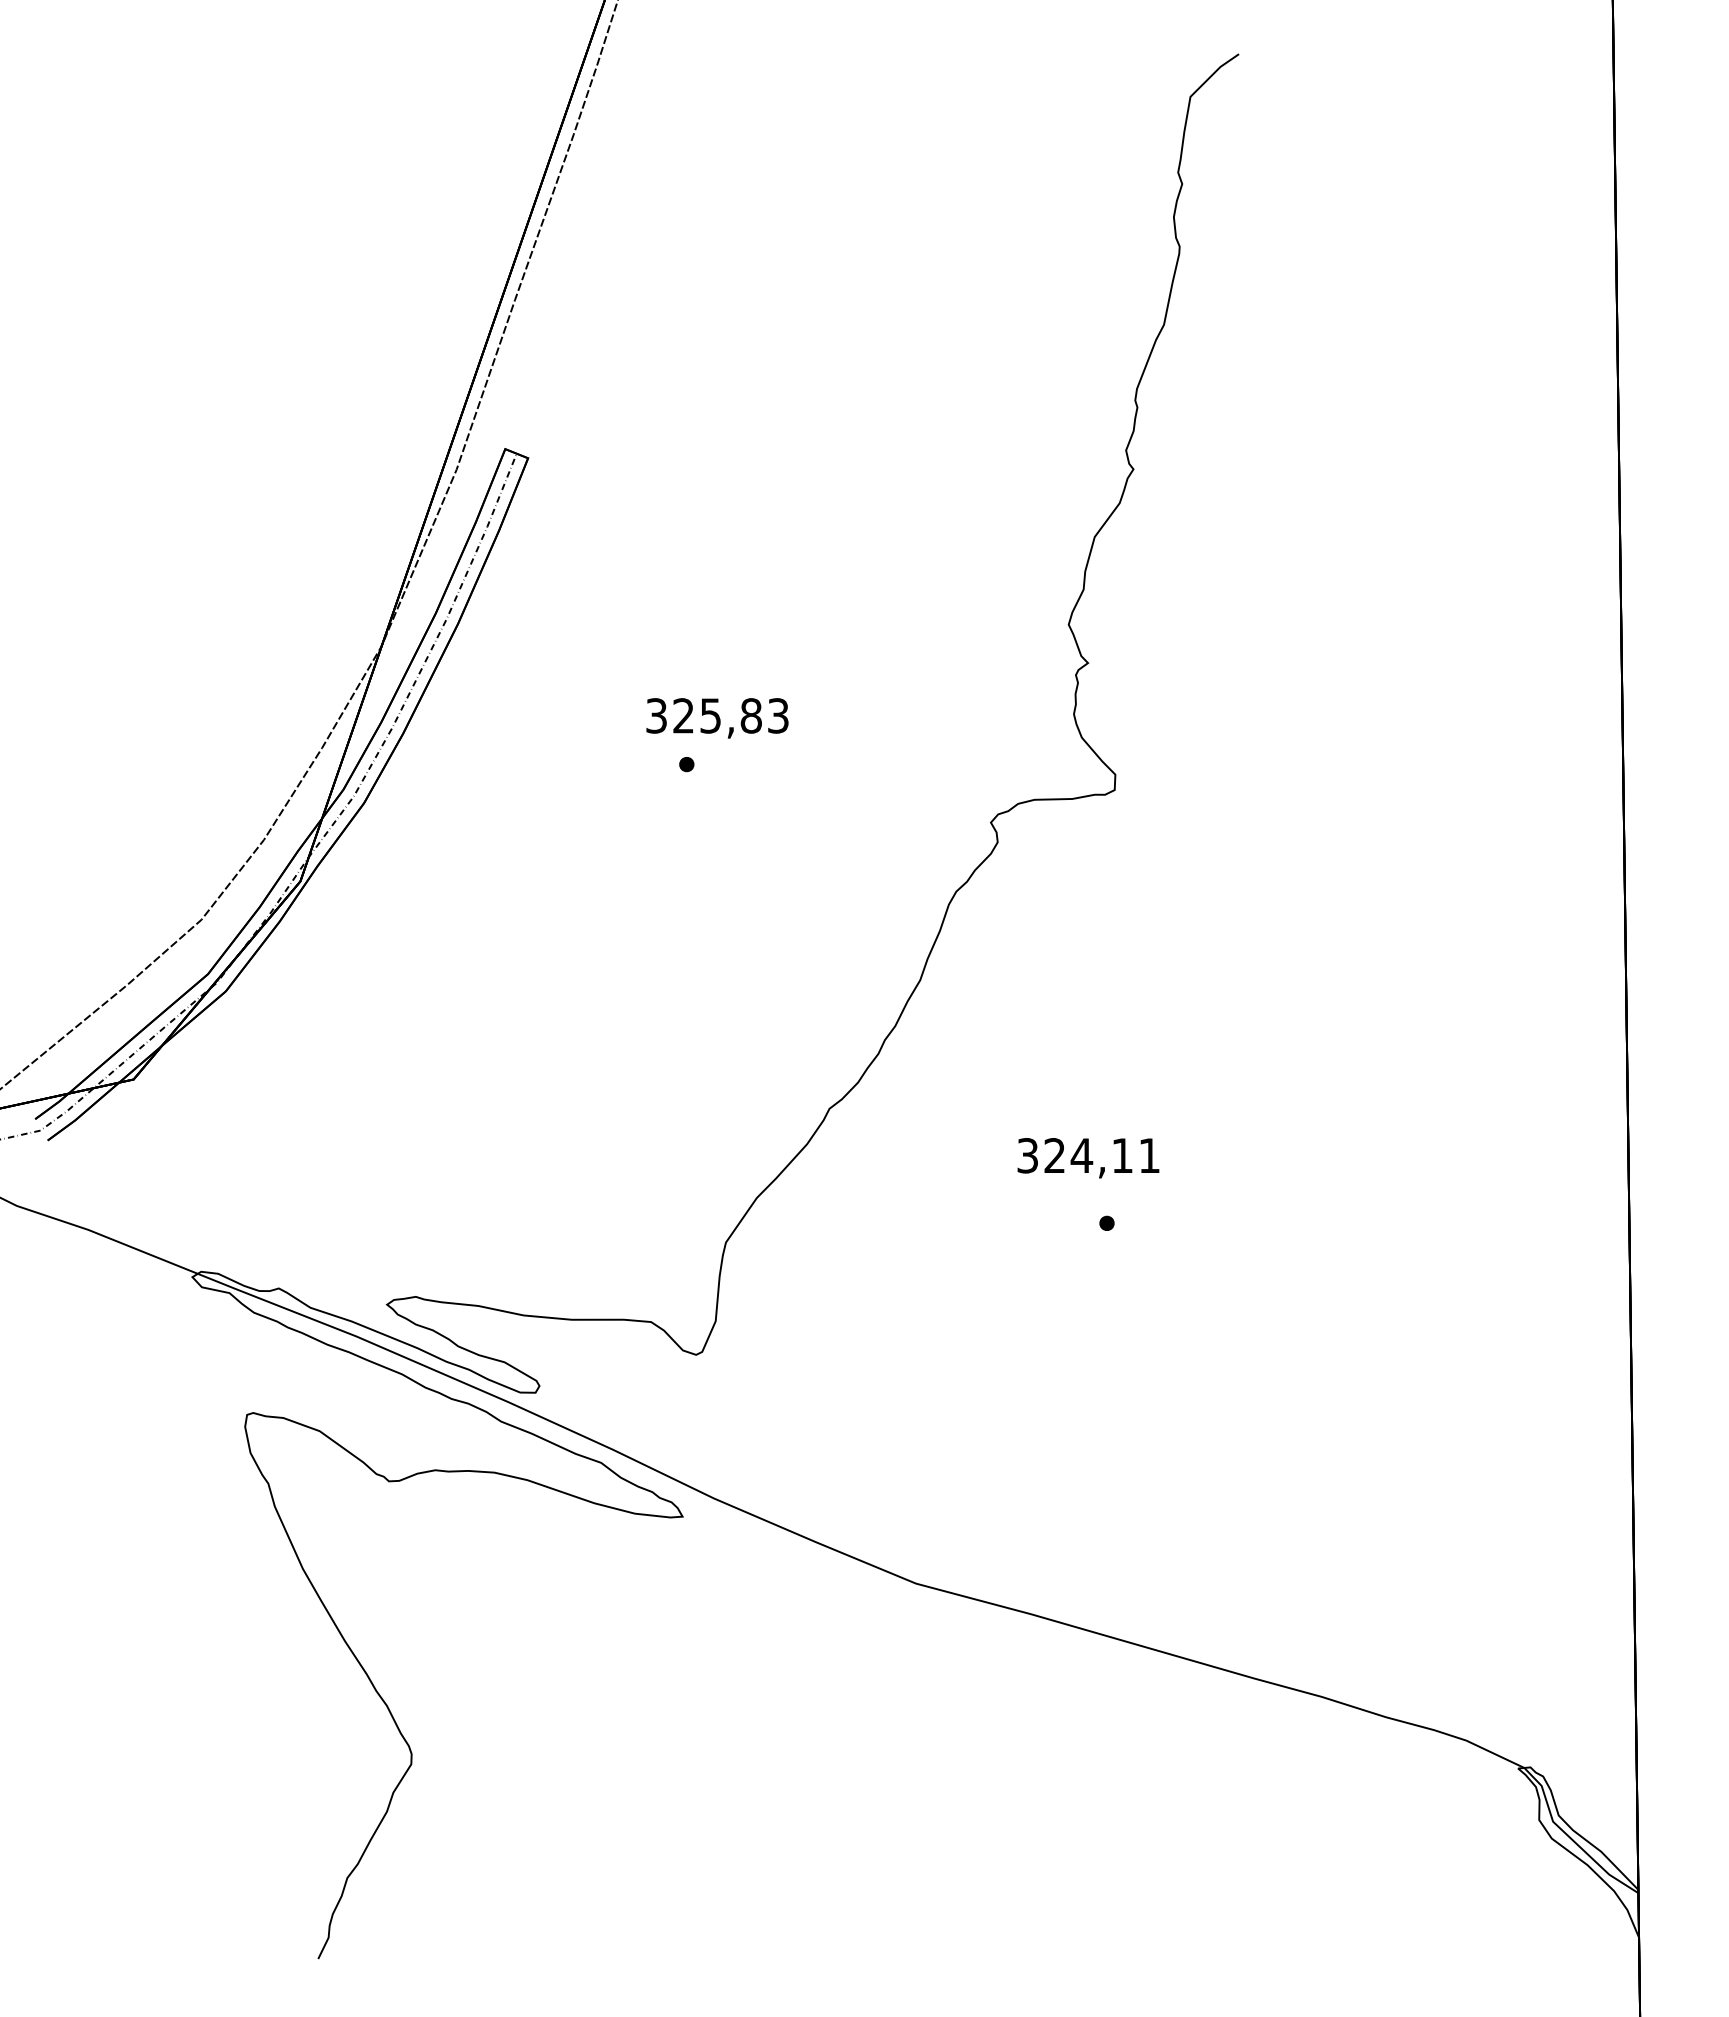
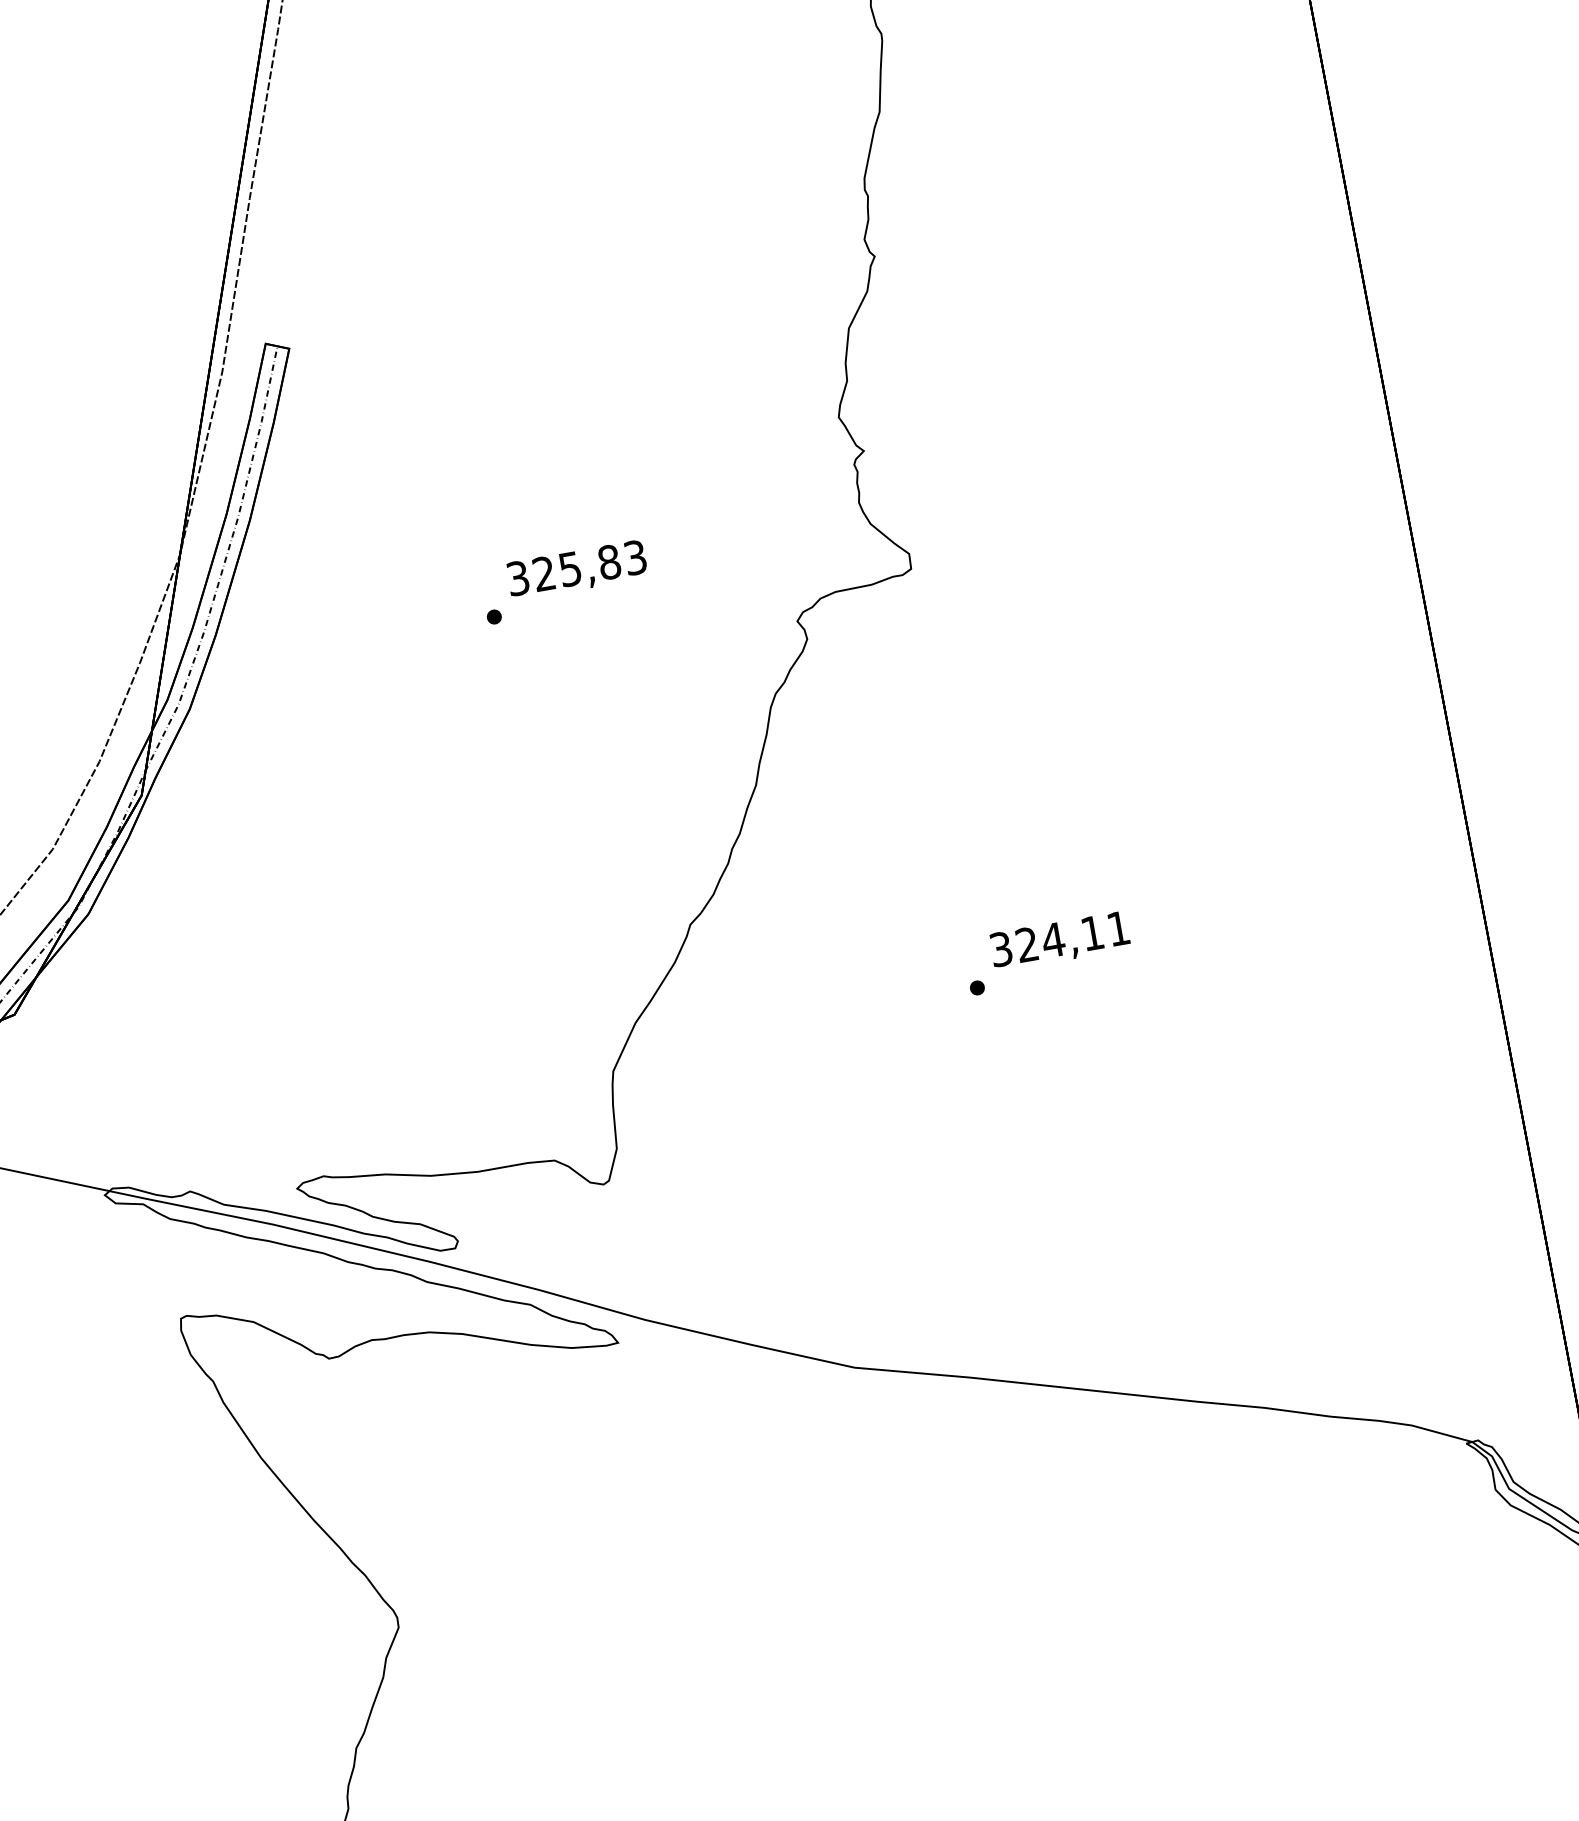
text: (717, 718) -> (577, 570), moved
text: (1088, 1158) -> (1060, 941), moved

